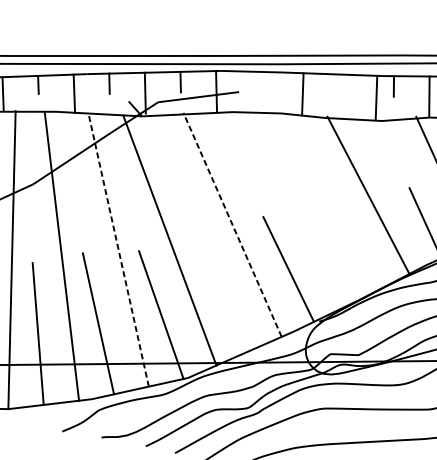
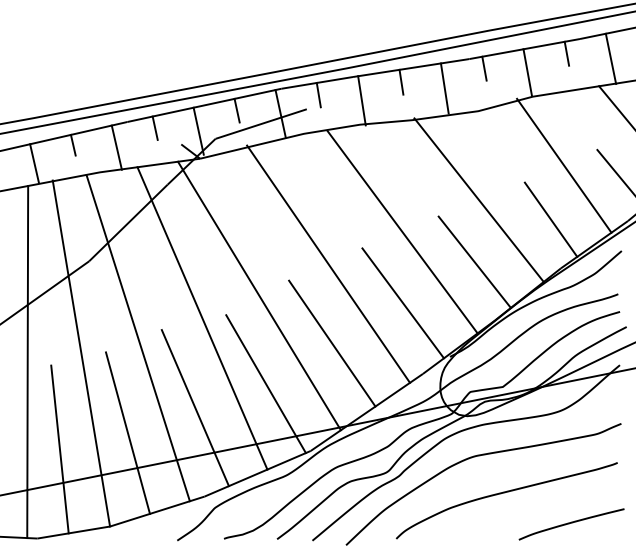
line: (251, 81) -> (318, 94), added
line: (322, 83) -> (401, 81), added
line: (302, 93) -> (361, 100), moved
line: (376, 97) -> (444, 88), moved
line: (299, 210) -> (402, 232), added
line: (232, 225) -> (328, 264), dashed -> solid
line: (354, 245) -> (474, 261), added
line: (118, 250) -> (202, 318), dashed -> solid
line: (223, 291) -> (332, 343), added

